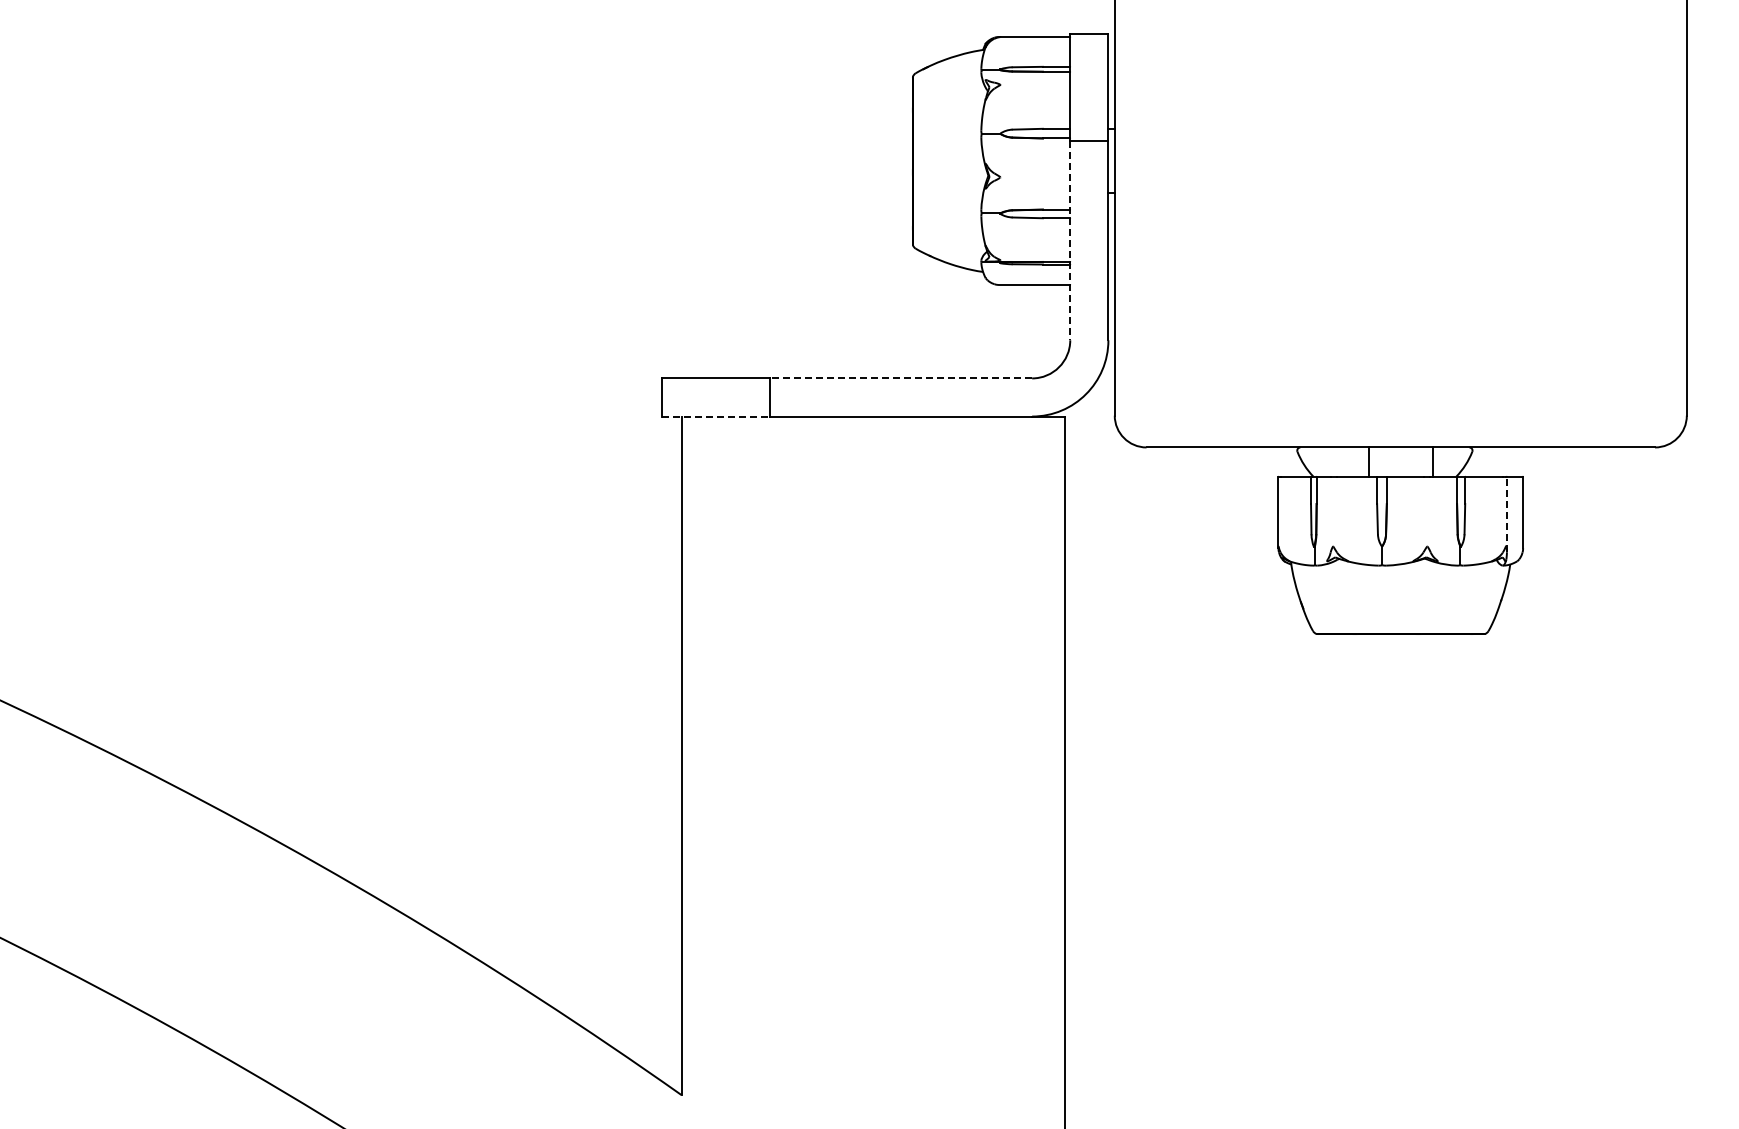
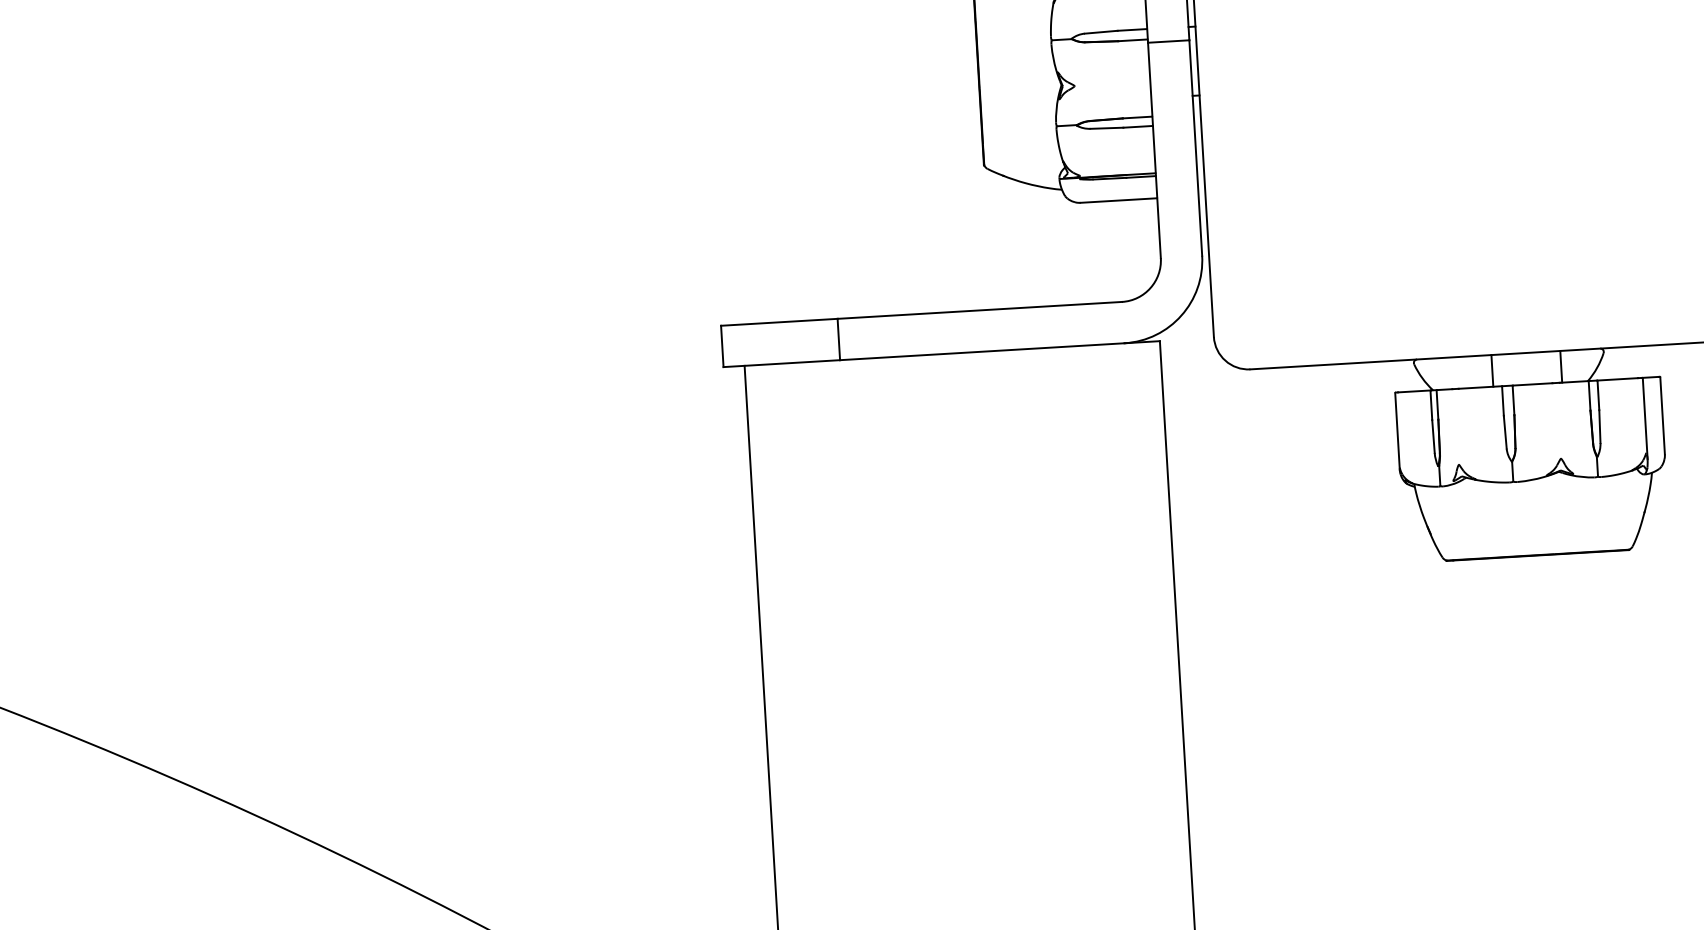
line: (1070, 241) -> (1154, 151), dashed -> solid
line: (900, 378) -> (979, 310), dashed -> solid
line: (715, 416) -> (781, 363), dashed -> solid
line: (1506, 514) -> (1644, 418), dashed -> solid

